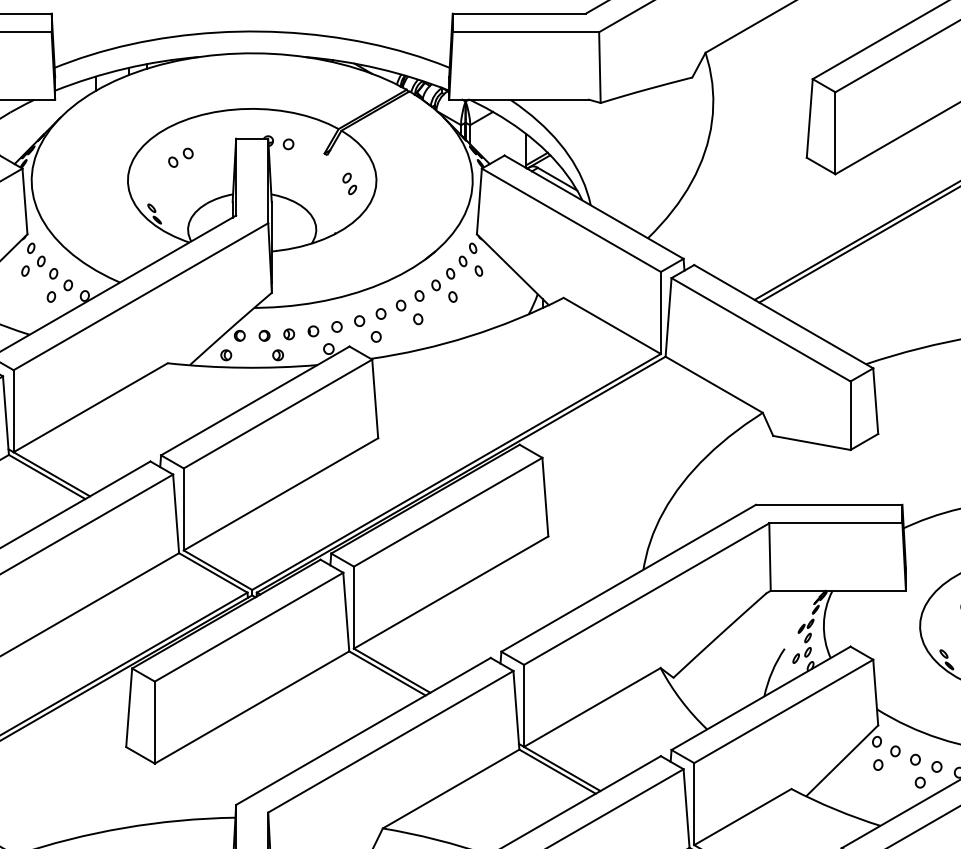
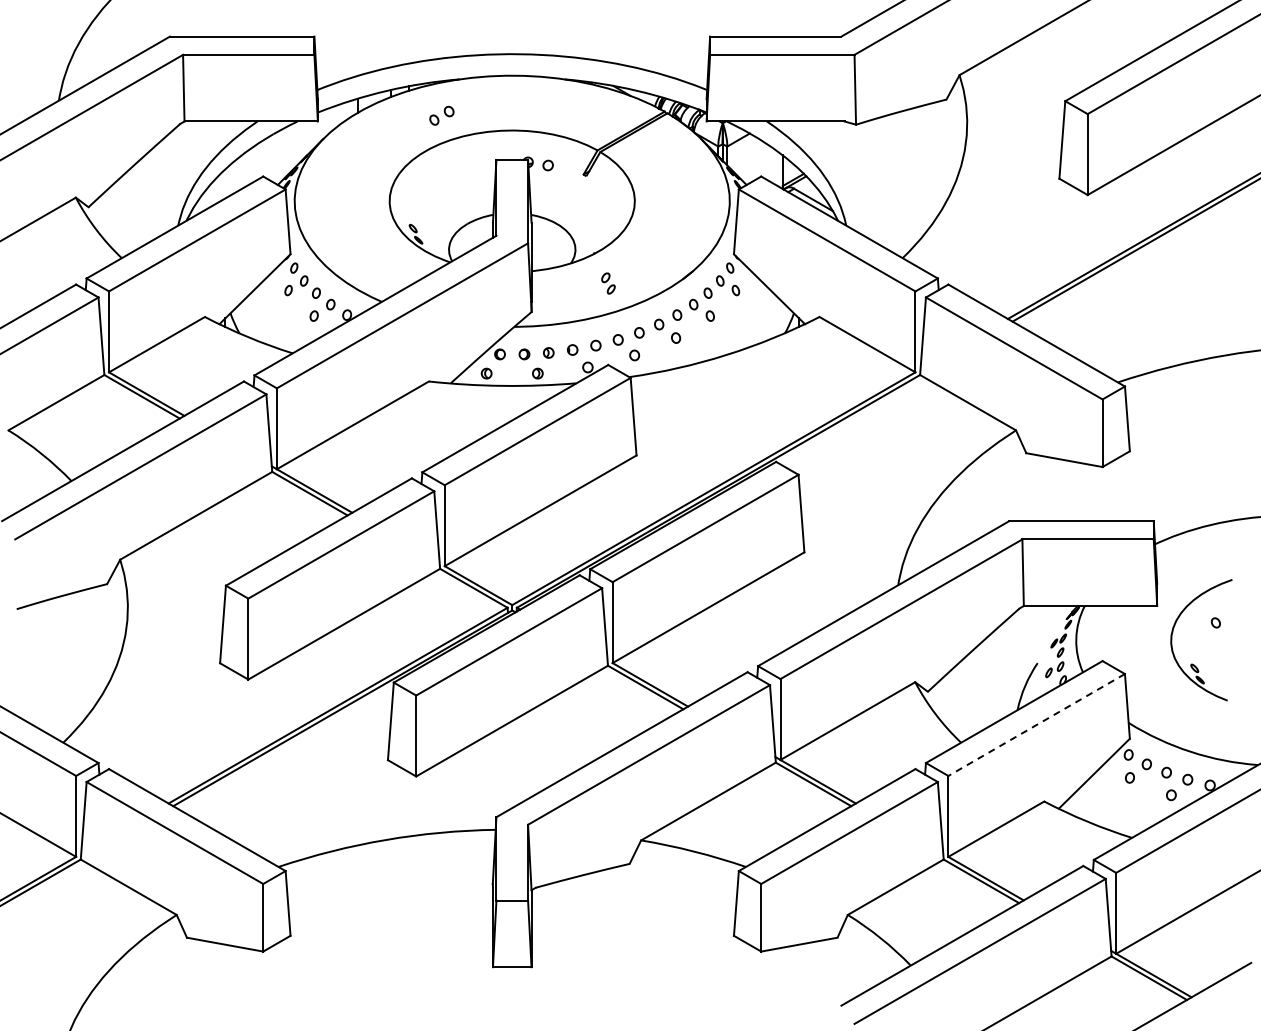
part: (180, 157) -> (441, 115), moved
part: (349, 183) -> (608, 283), moved
line: (783, 710) -> (1036, 724), solid -> dashed

